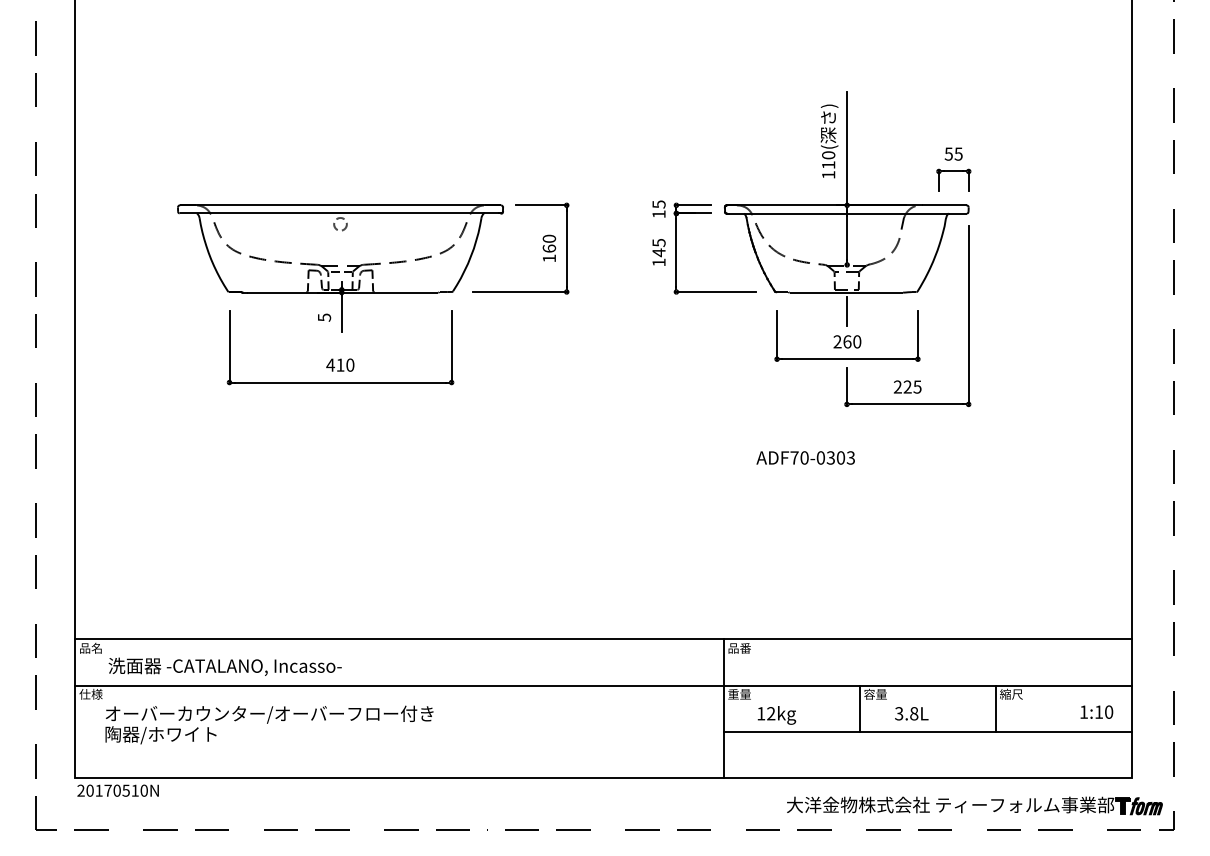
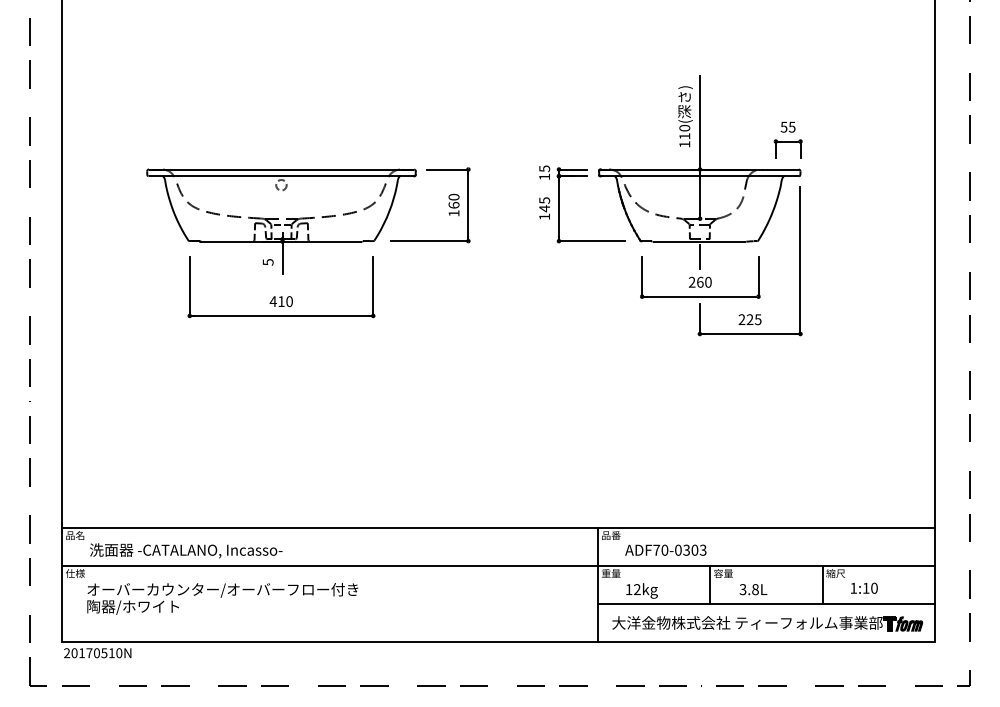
text: (805, 457) -> (665, 549), moved
text: (1096, 711) -> (864, 587), moved
part: (974, 805) -> (767, 623), moved

